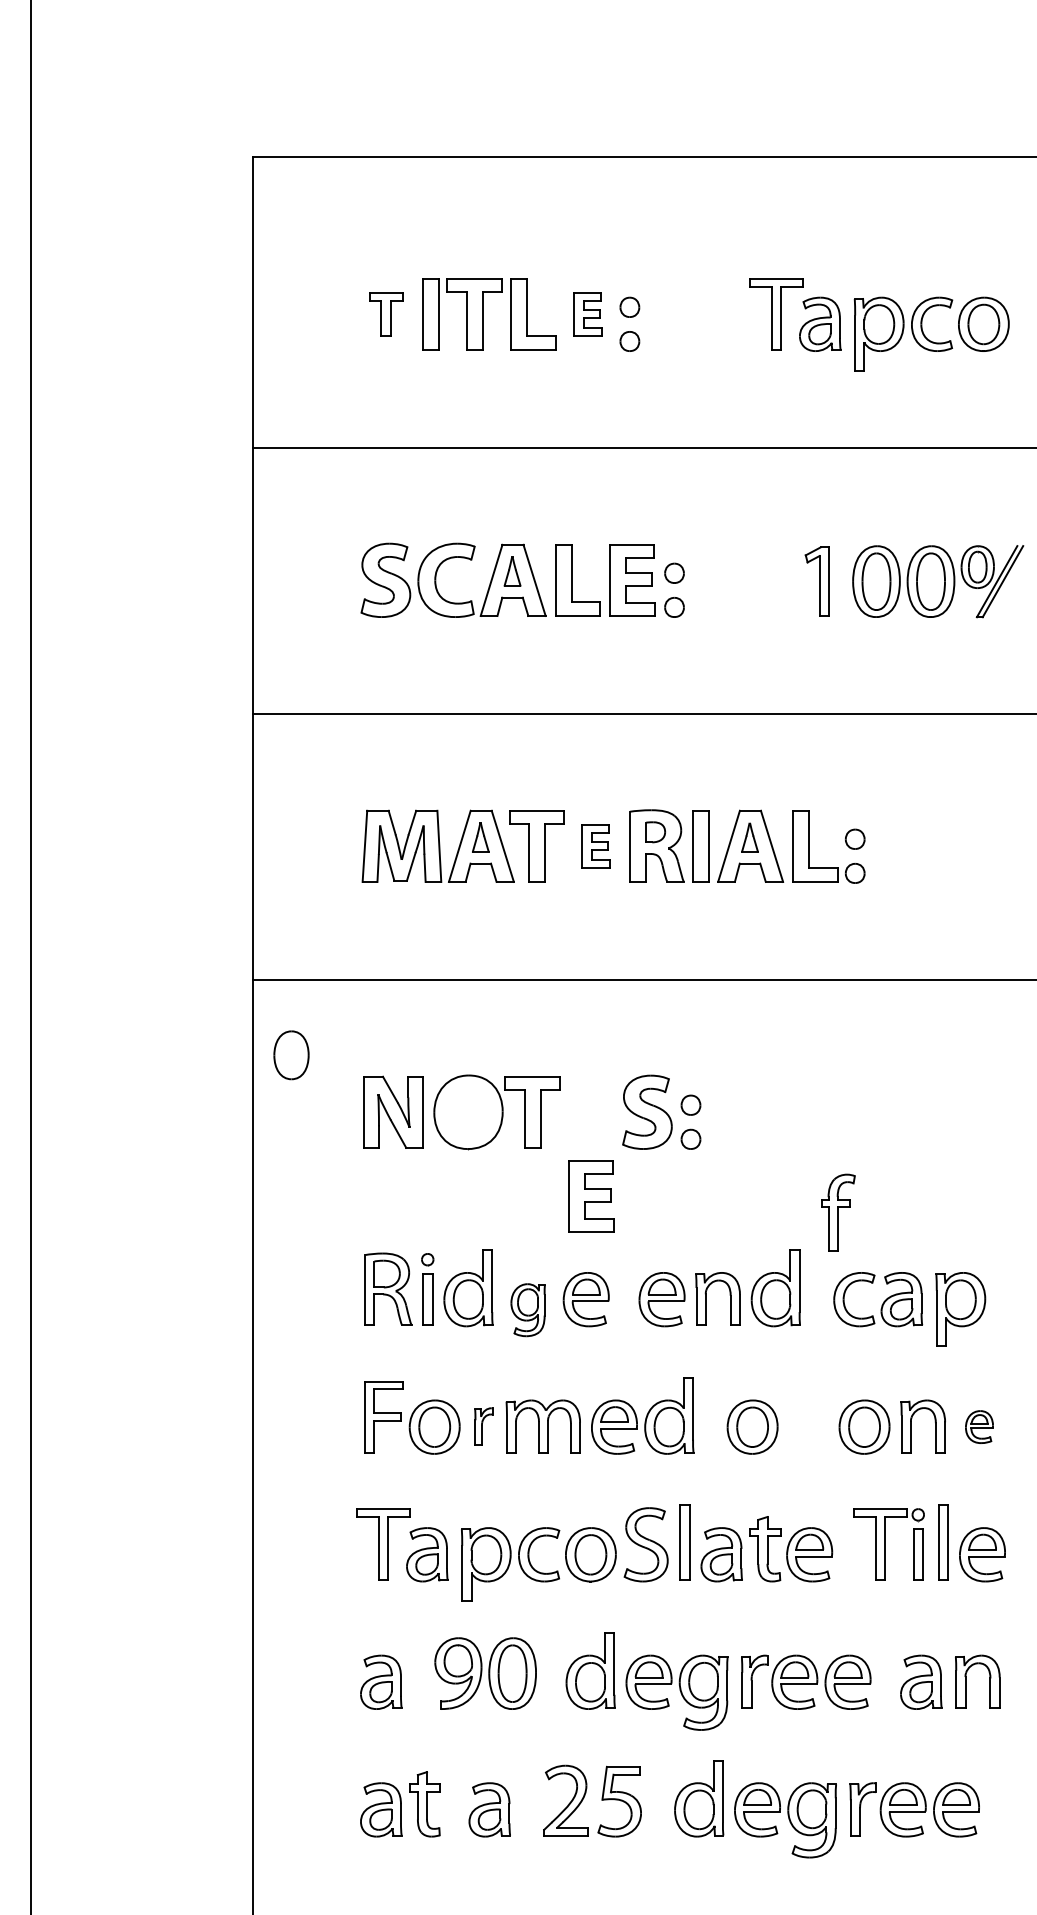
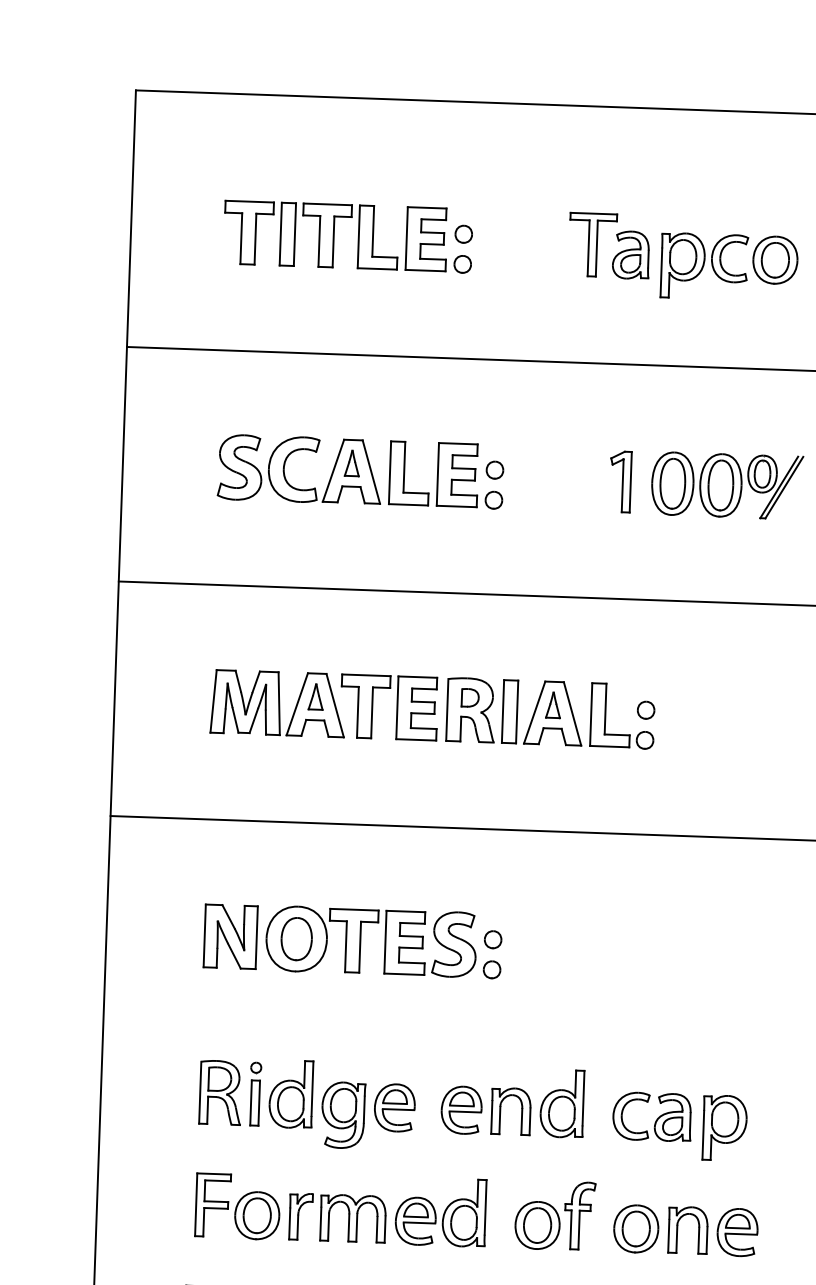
part: (386, 314) -> (248, 233), size x1.67
part: (587, 314) -> (426, 239), size x1.67
part: (595, 846) -> (416, 708), size x1.67
part: (291, 1055) -> (296, 939), moved
part: (591, 1196) -> (405, 943), moved
part: (838, 1212) -> (580, 1215), moved
part: (527, 1310) -> (342, 1115), size x1.43
part: (483, 1426) -> (300, 1216), size x1.43
part: (979, 1426) -> (737, 1231), size x1.67

